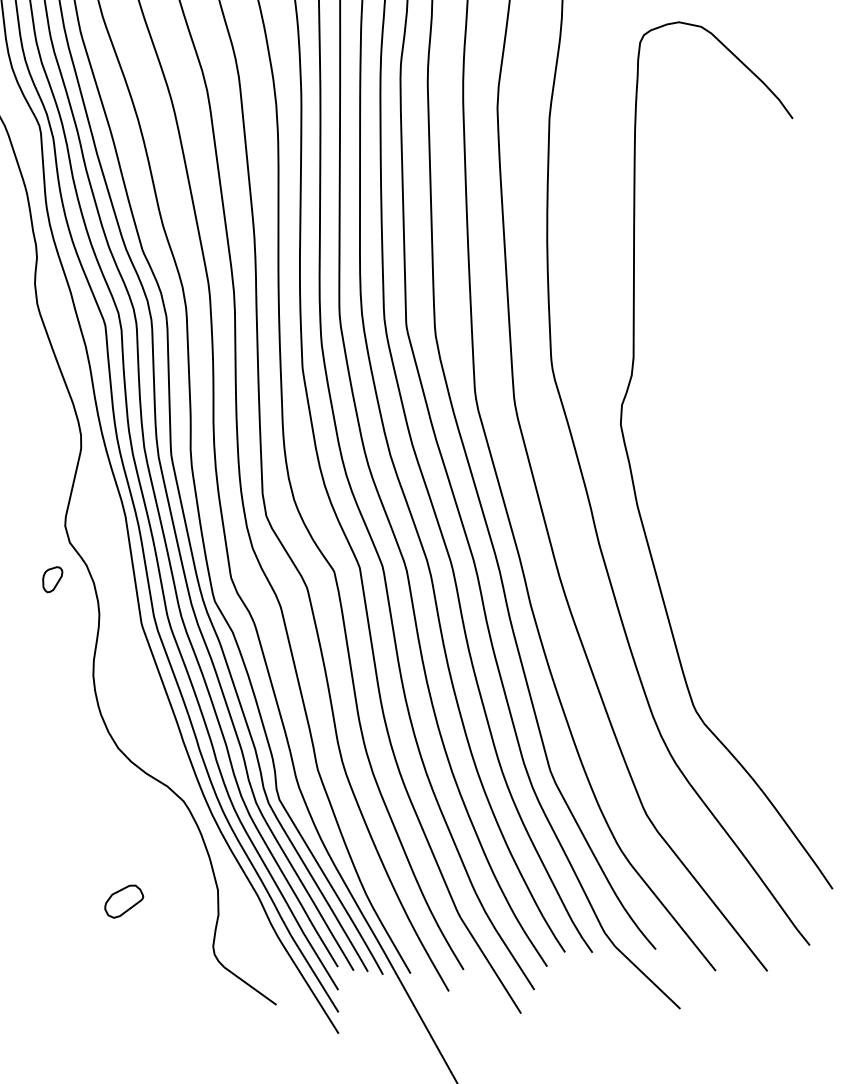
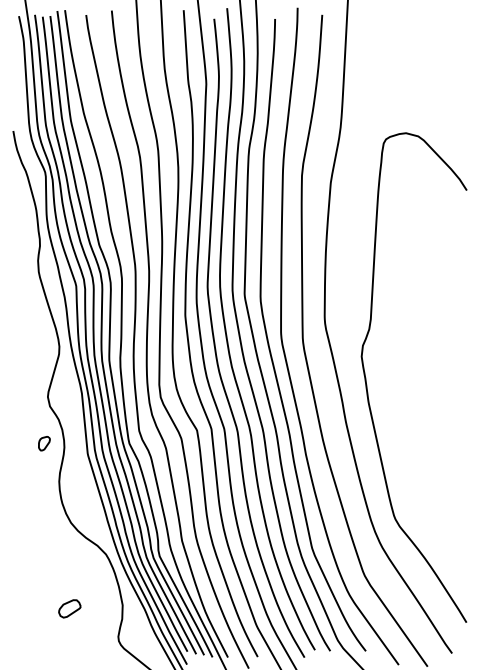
part: (52, 579) -> (44, 443), moved

